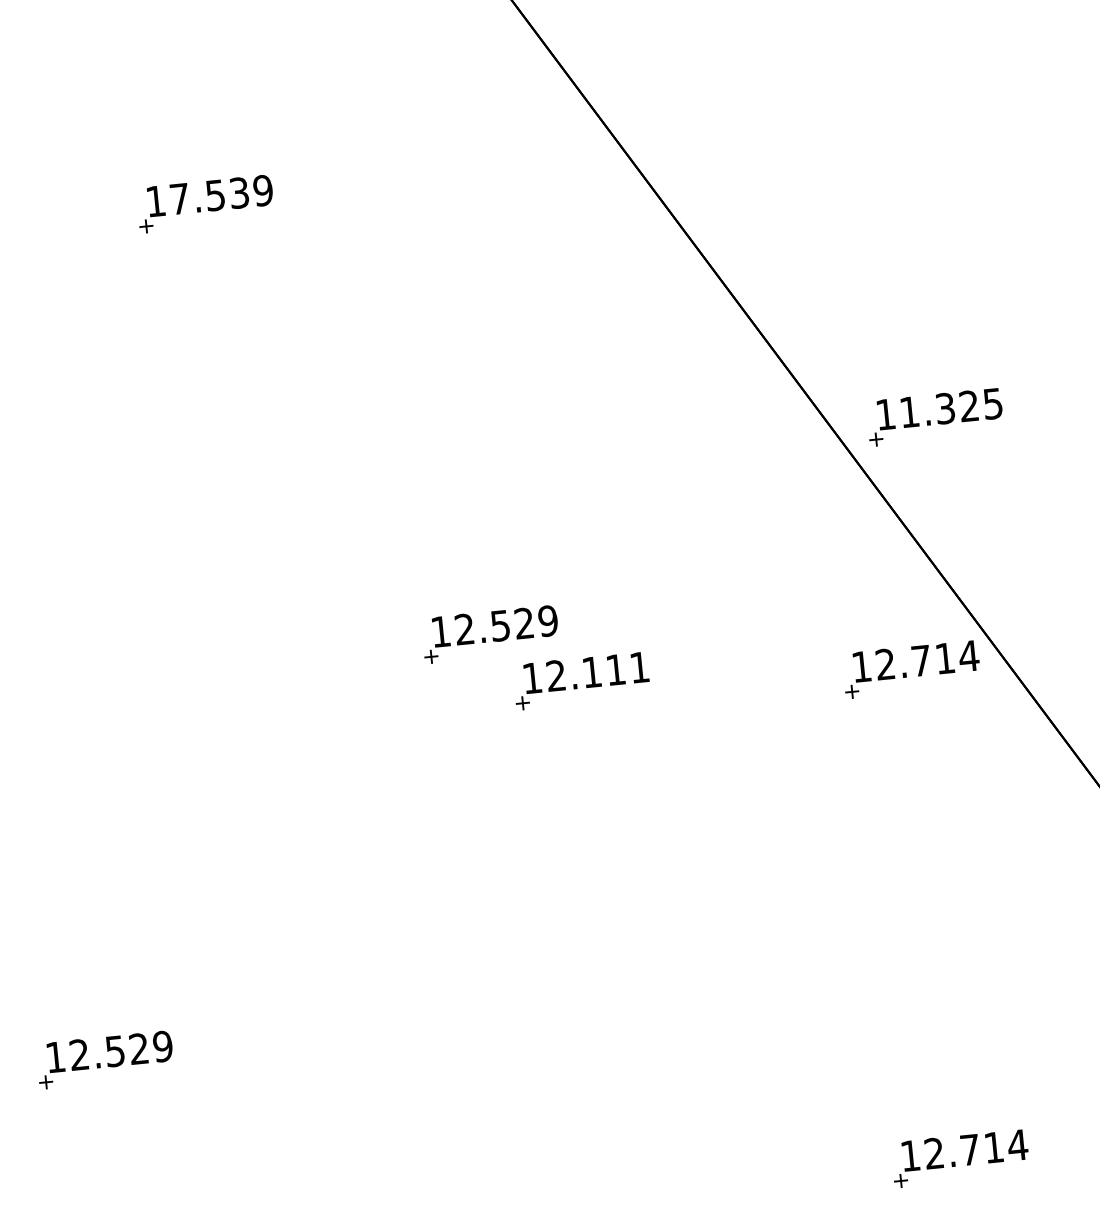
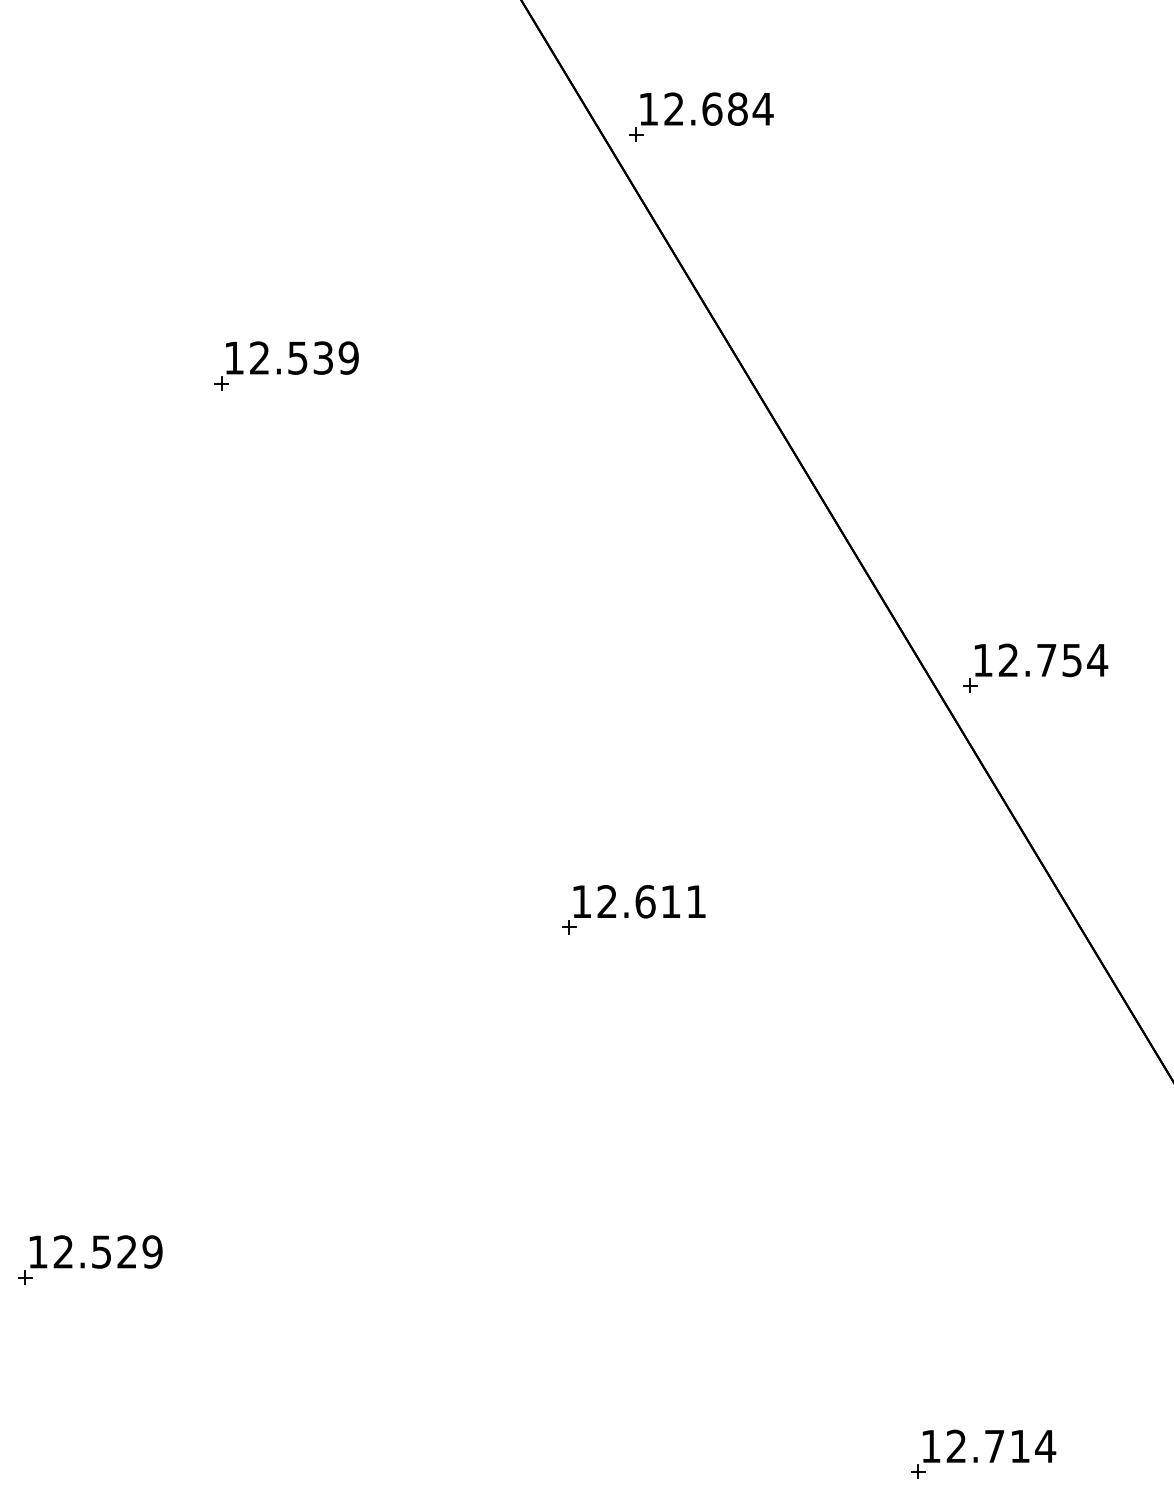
text: (179, 198) -> (259, 357), 17.539 -> 12.539
text: (951, 408) -> (1053, 660), 11.325 -> 12.754
part: (490, 633) -> (542, 850), removed
text: (592, 672) -> (645, 901), 12.111 -> 12.611
part: (906, 672) -> (977, 935), removed

